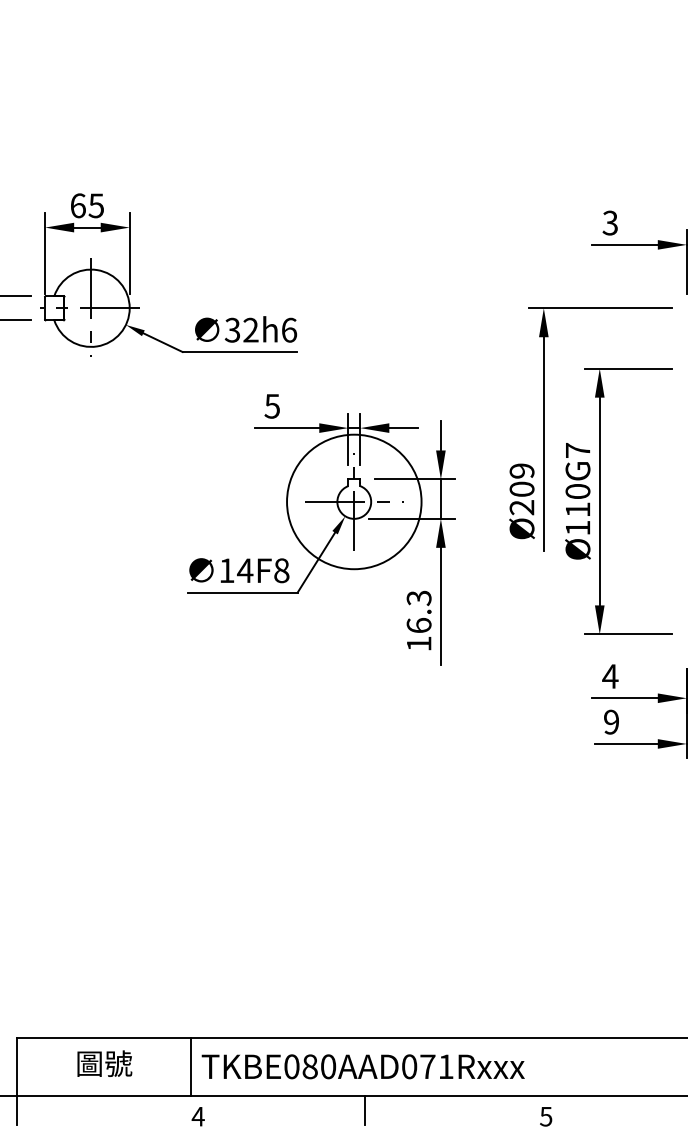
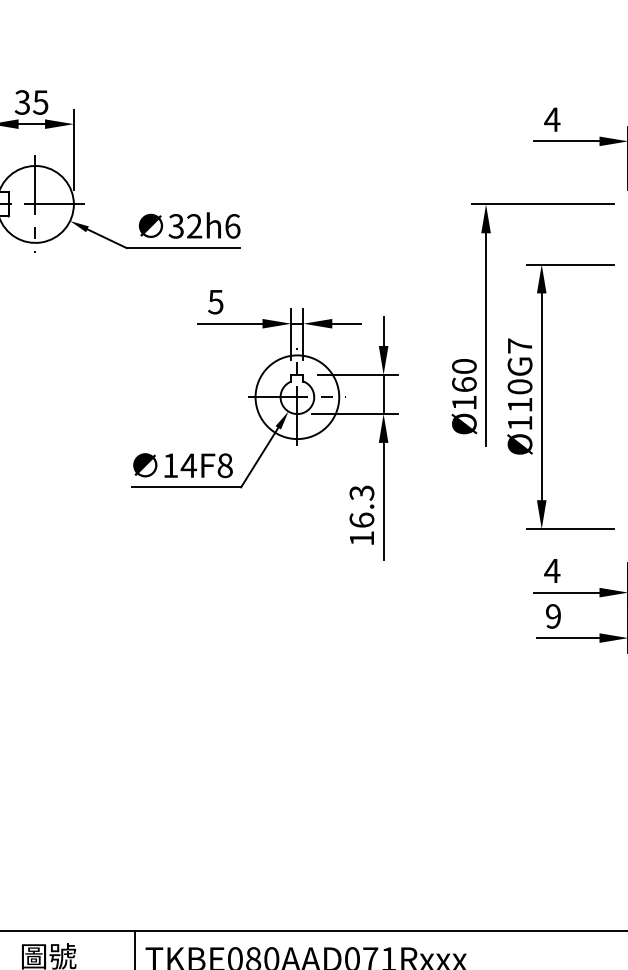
text: (77, 205) -> (21, 102), 65 -> 35
text: (610, 222) -> (552, 119), 3 -> 4
text: (521, 489) -> (463, 384), Ø209 -> Ø160
circle: (354, 501) -> (297, 396), size x0.62

